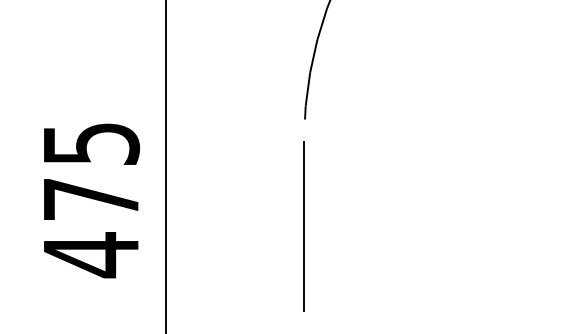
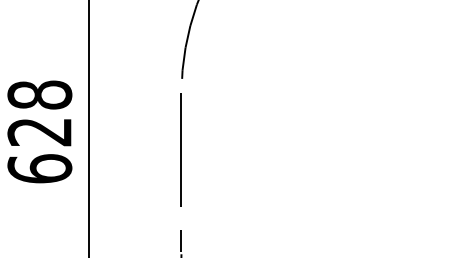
text: (90, 200) -> (39, 132), 475 -> 628

